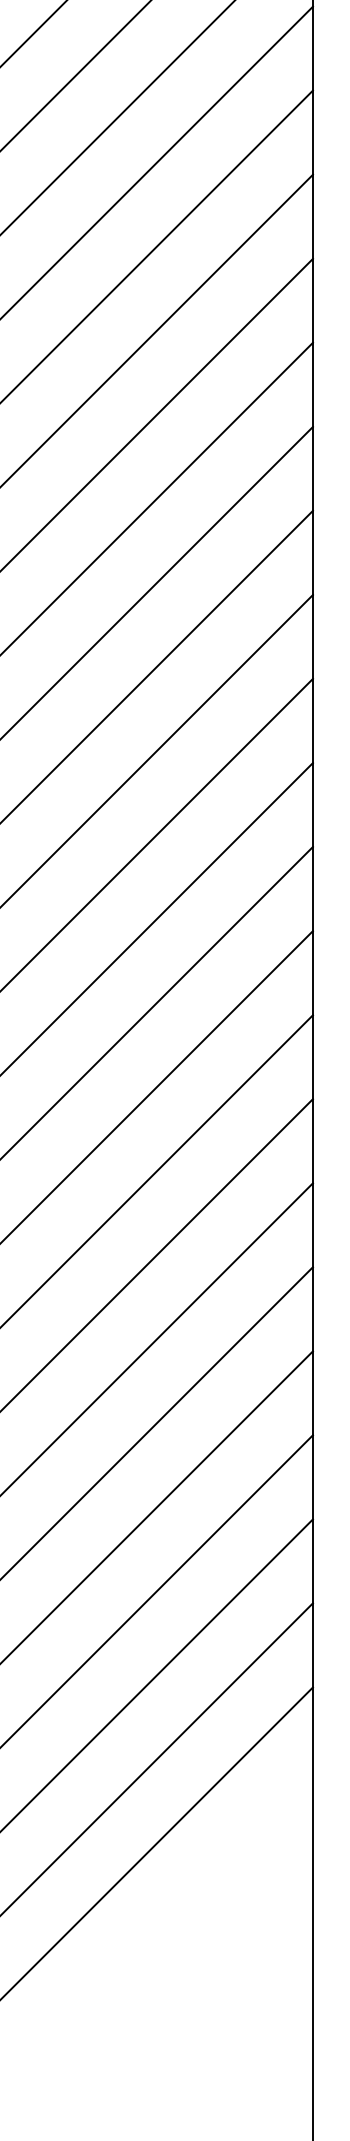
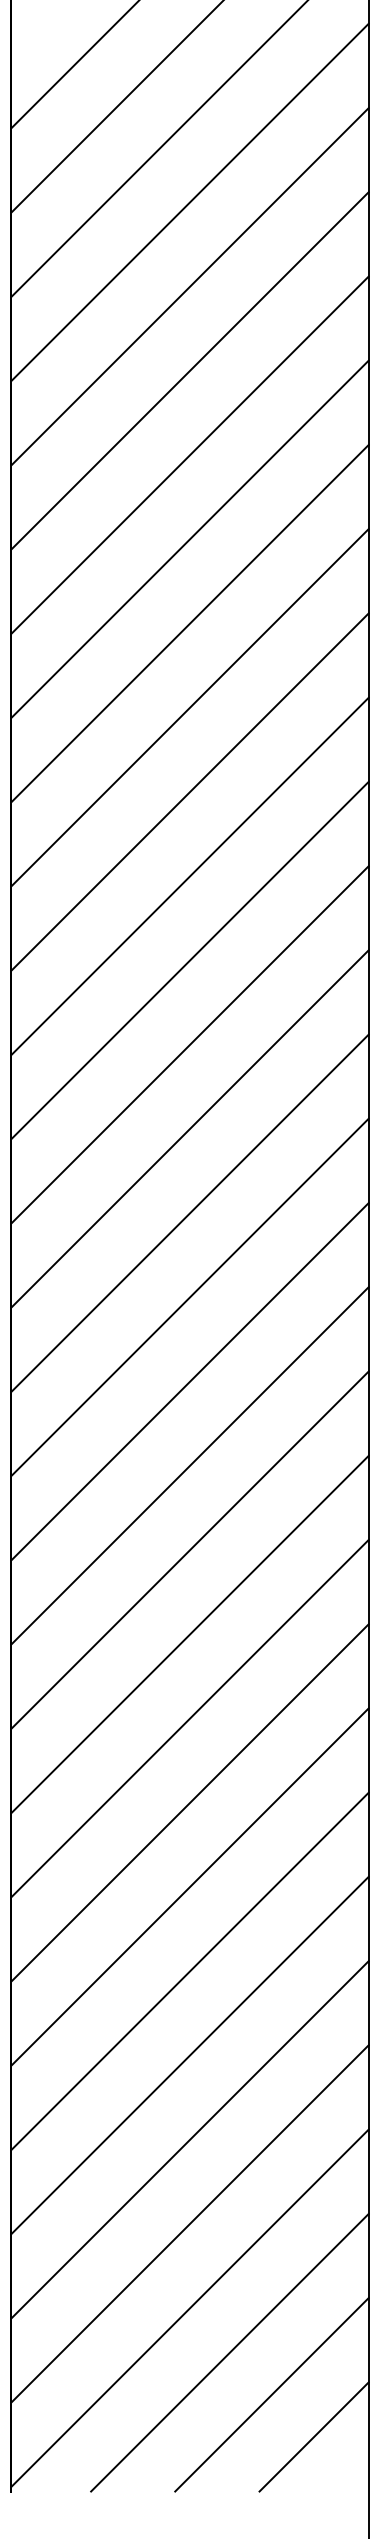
line: (174, 1909) -> (229, 2352), added
line: (216, 1951) -> (271, 2394), added
line: (257, 1993) -> (313, 2436), added

